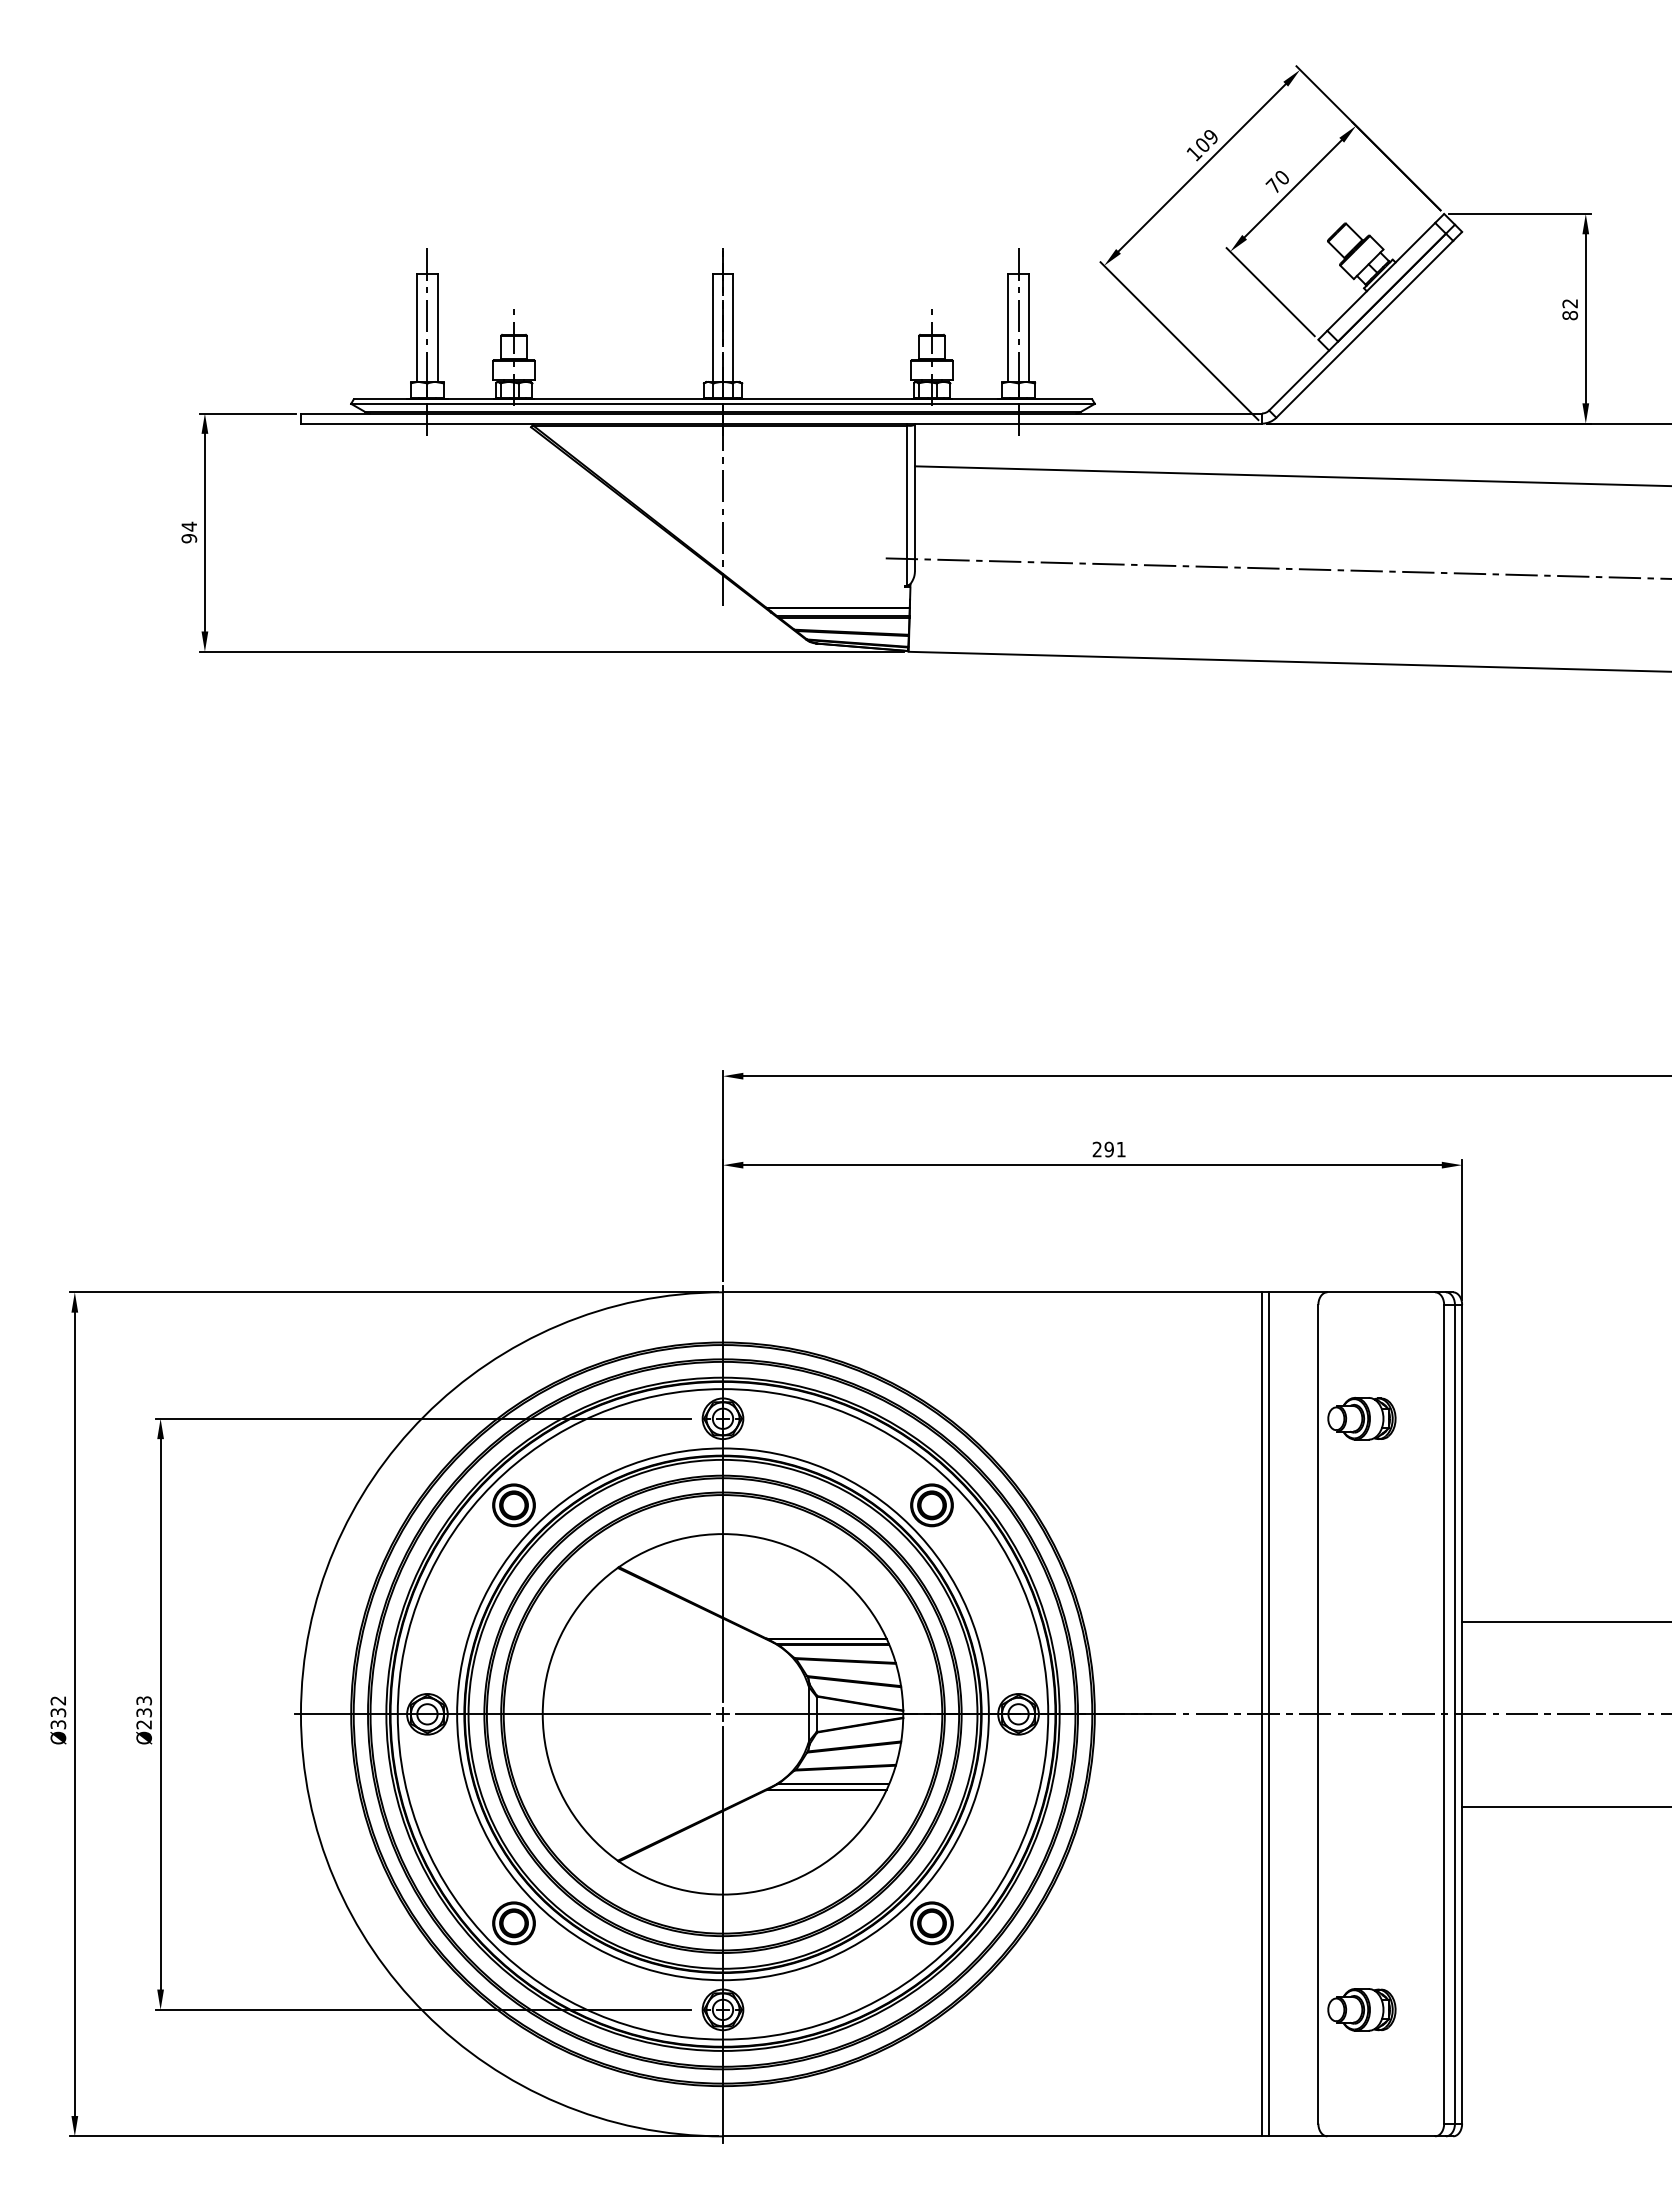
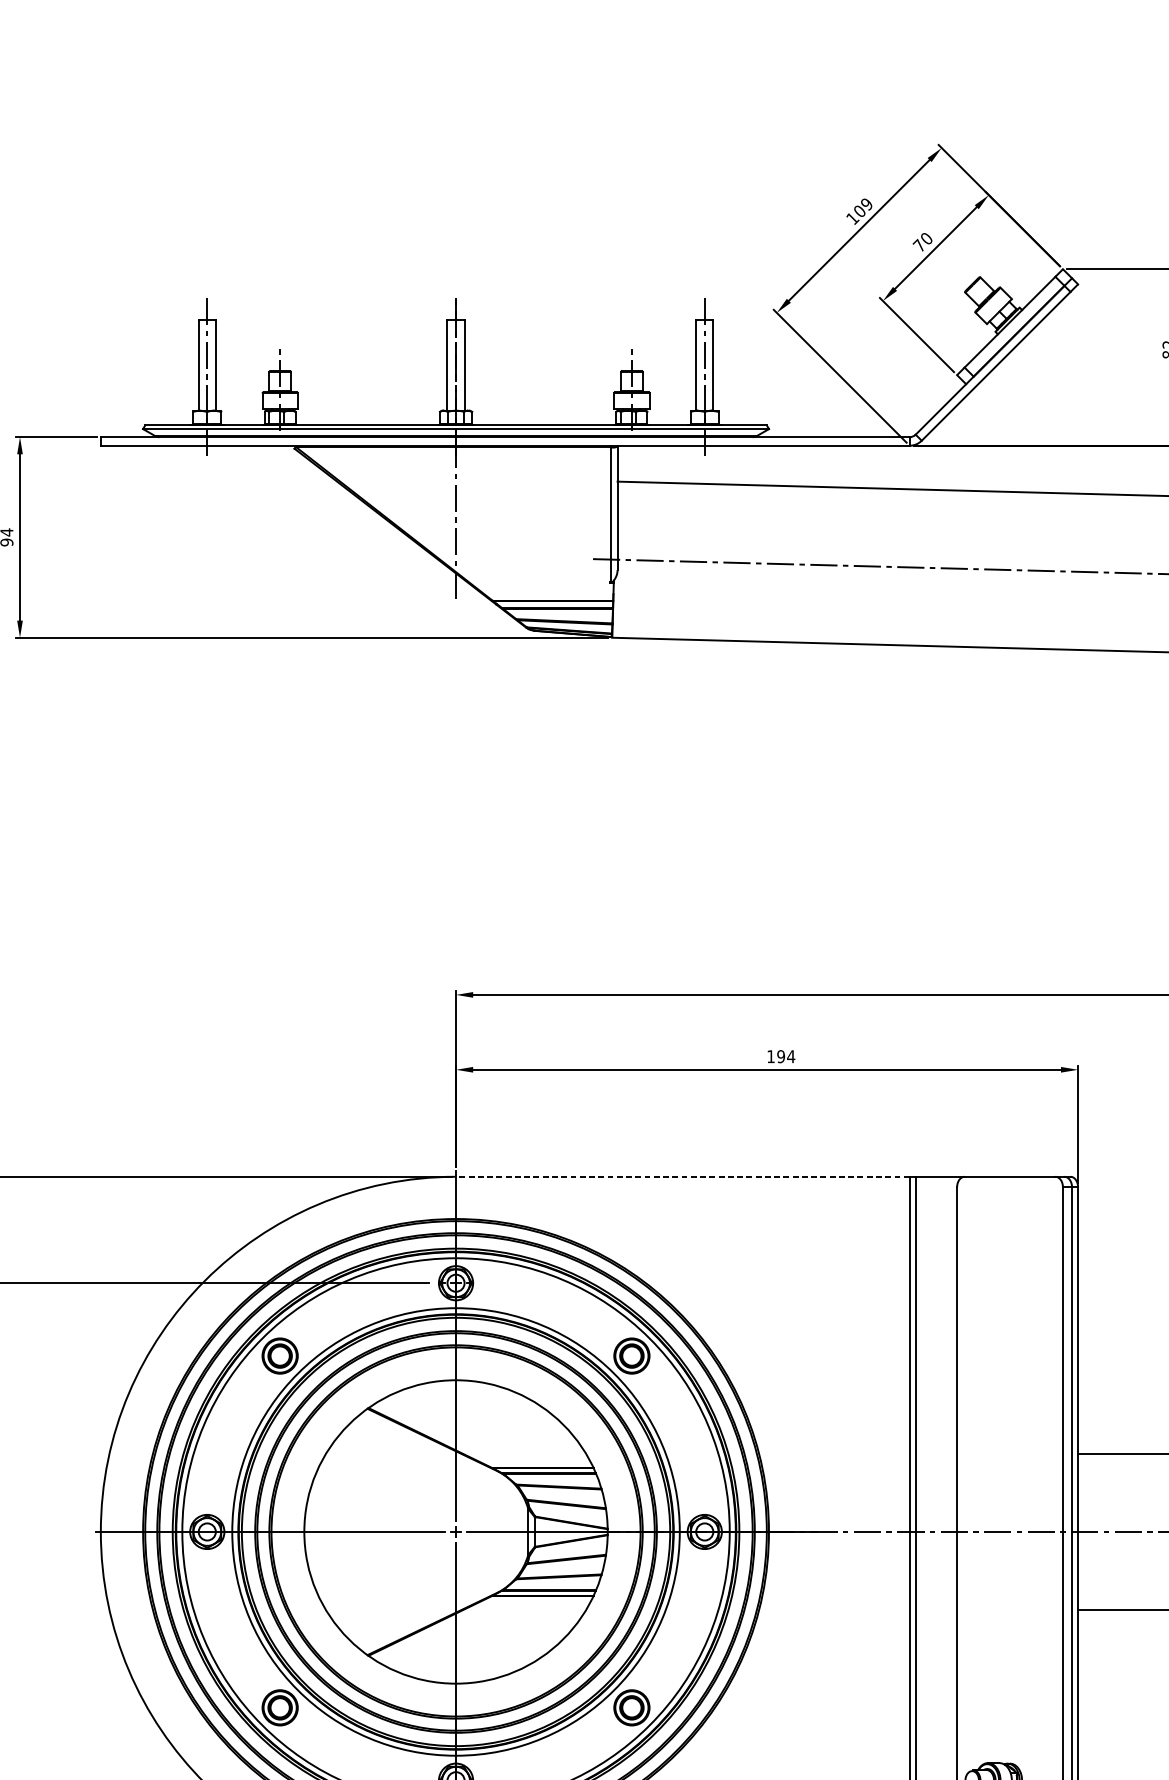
text: (1109, 1149) -> (781, 1056), 291 -> 194
line: (992, 1292) -> (682, 1176), solid -> dashed
part: (1361, 1418) -> (993, 1282), removed

